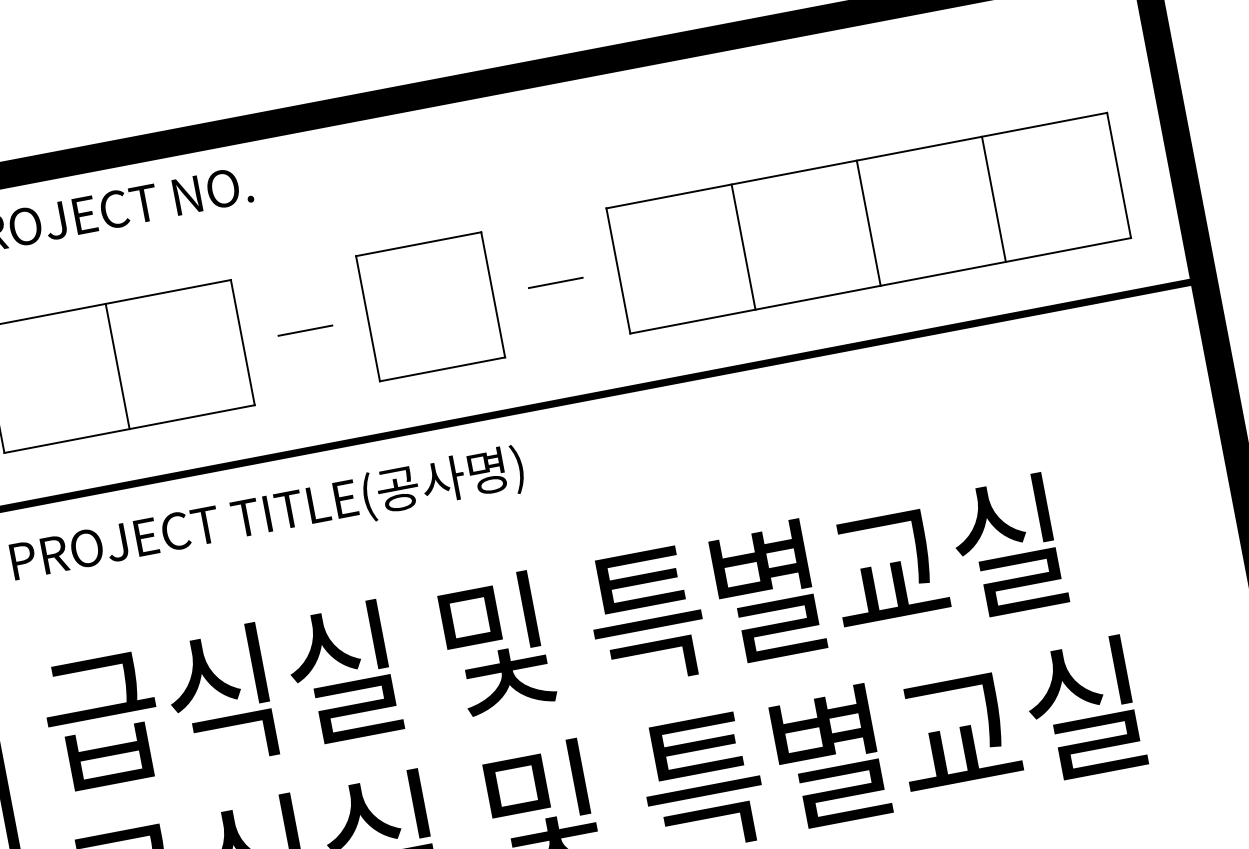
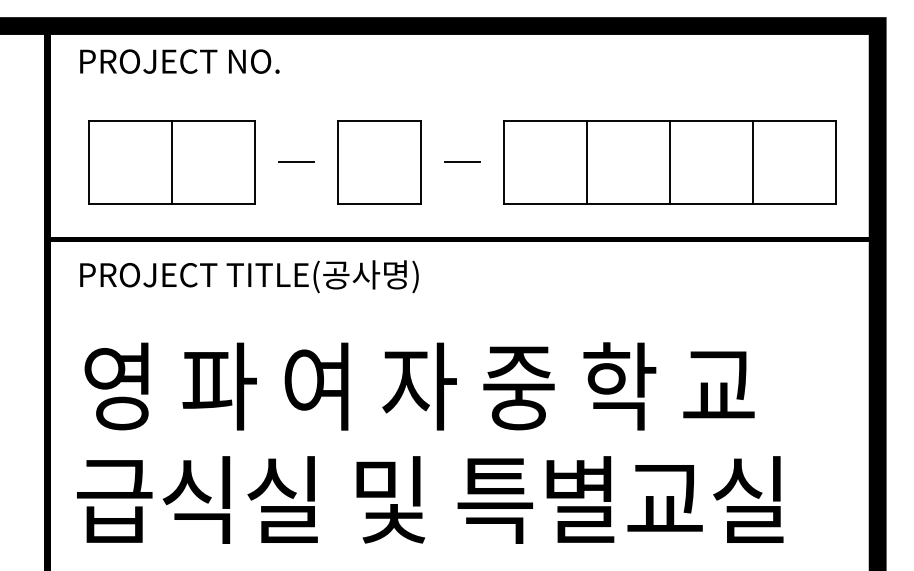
text: (553, 633) -> (418, 386), 급식실 및 특별교실 -> 영 파 여 자 중 학 교

